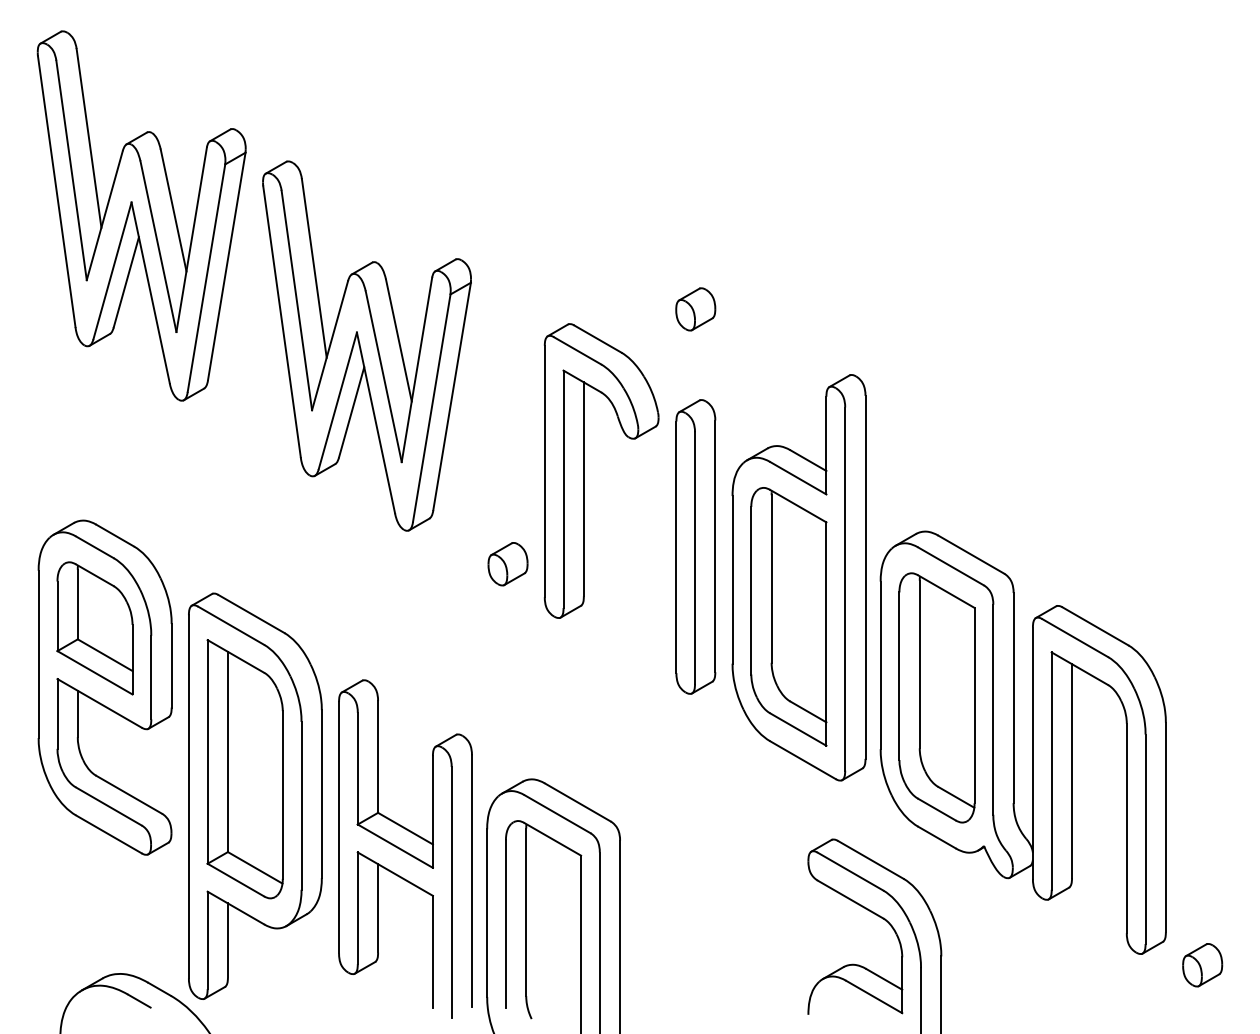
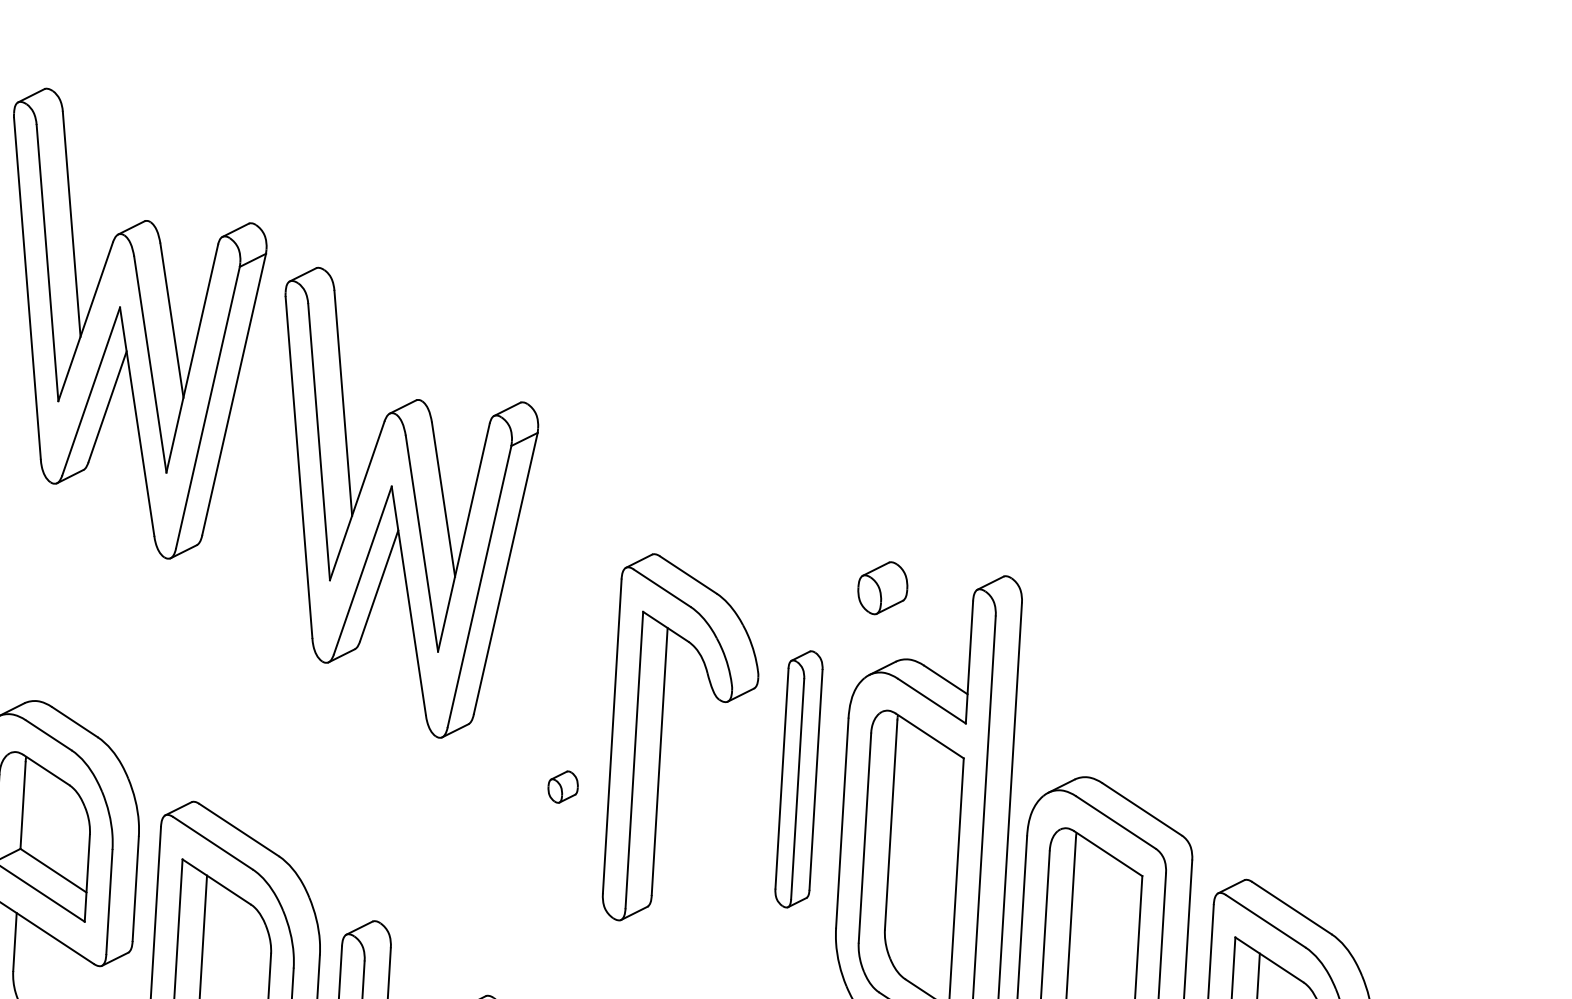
part: (695, 309) -> (882, 588), moved
part: (584, 470) -> (661, 738), moved
part: (695, 546) -> (798, 778), size x0.7
part: (507, 564) -> (562, 787), size x0.6

